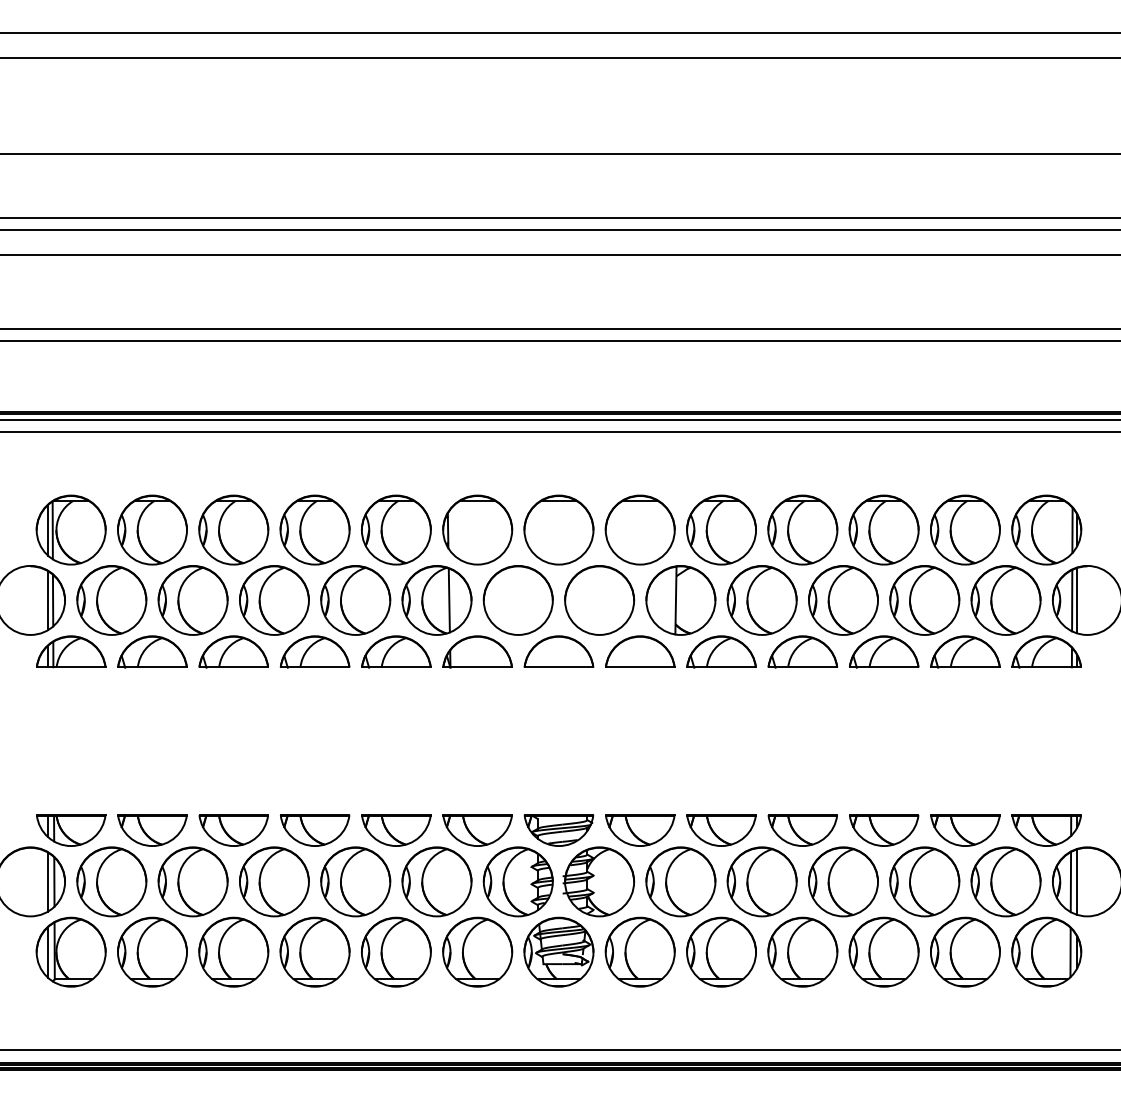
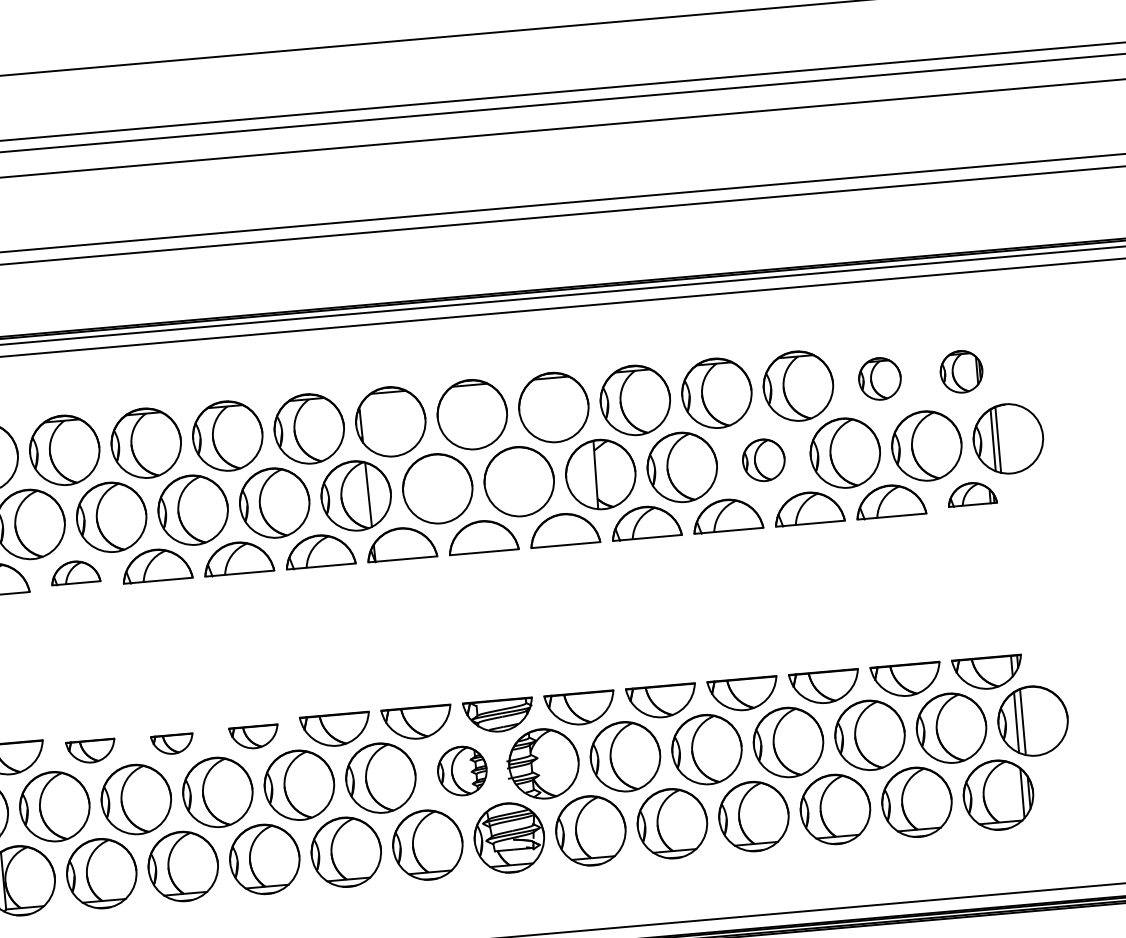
part: (965, 529) -> (879, 378), size x0.6
part: (1046, 529) -> (961, 371), size x0.6
part: (843, 600) -> (763, 460), size x0.6
part: (152, 651) -> (75, 572), size x0.7
part: (1046, 651) -> (971, 493), size x0.7
part: (152, 830) -> (91, 751), size x0.7
part: (233, 830) -> (172, 744), size x0.6
part: (315, 830) -> (254, 737), size x0.7
part: (517, 881) -> (461, 770), size x0.7

